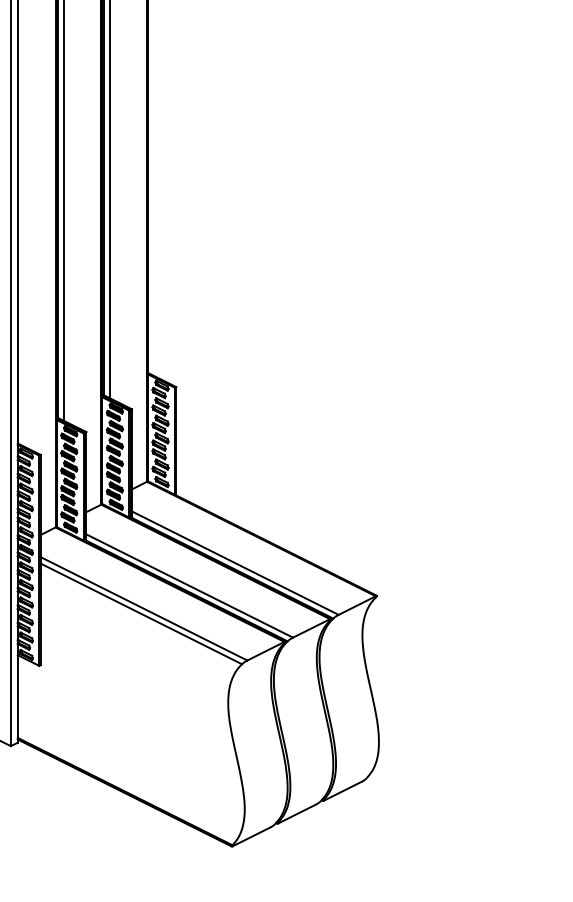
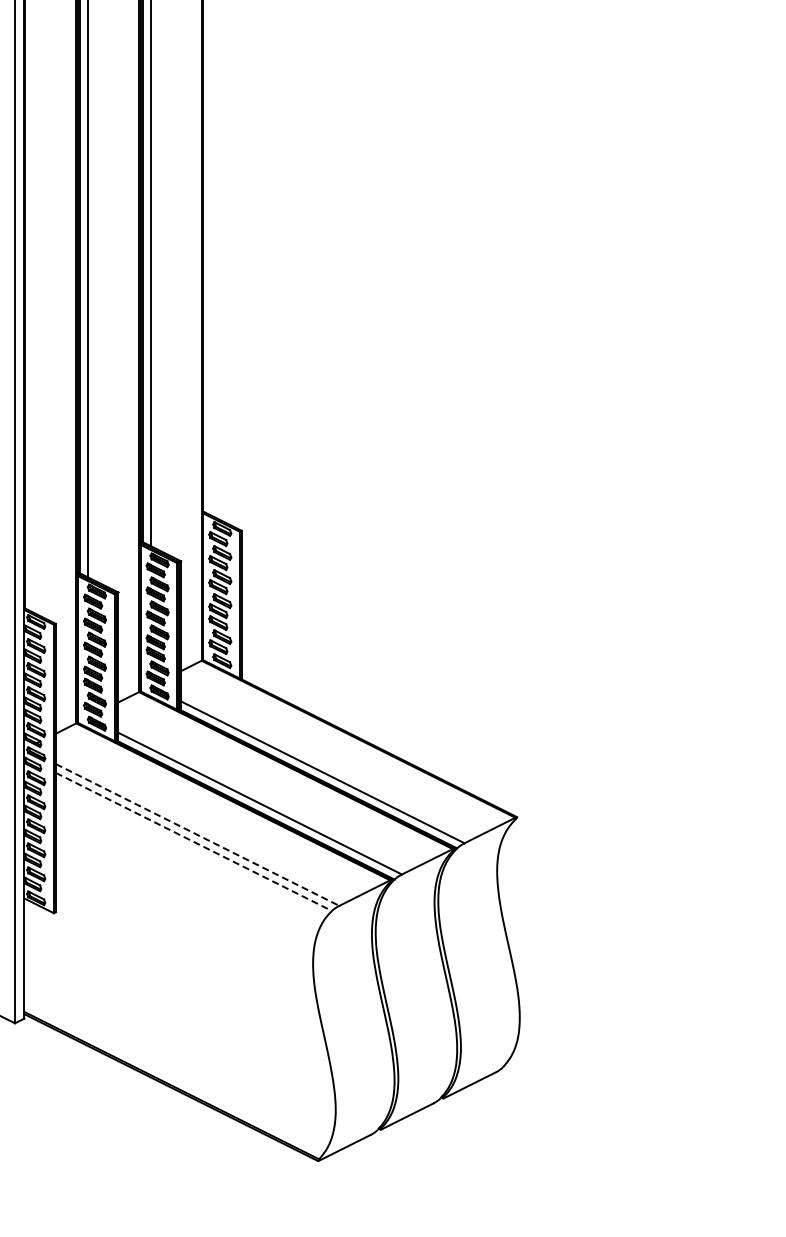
line: (143, 608) -> (197, 834), solid -> dashed
line: (141, 614) -> (194, 842), solid -> dashed

